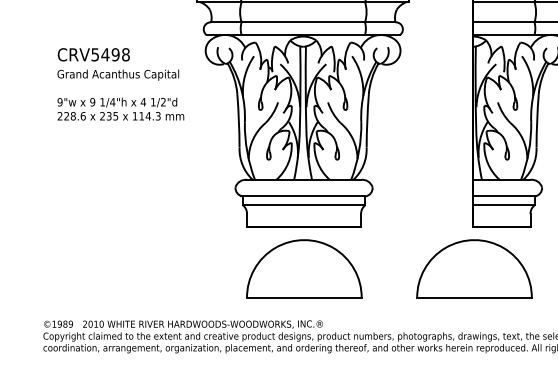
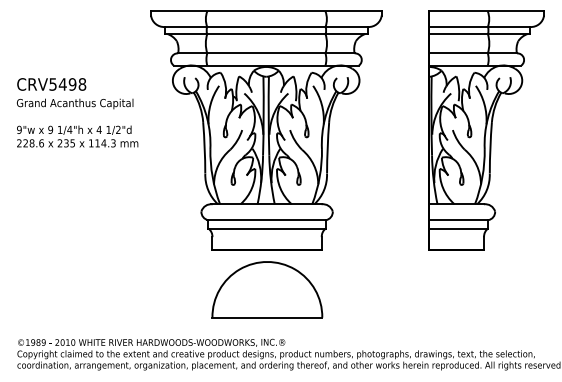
text: (120, 84) -> (77, 112), moved
part: (474, 268) -> (430, 289), removed

